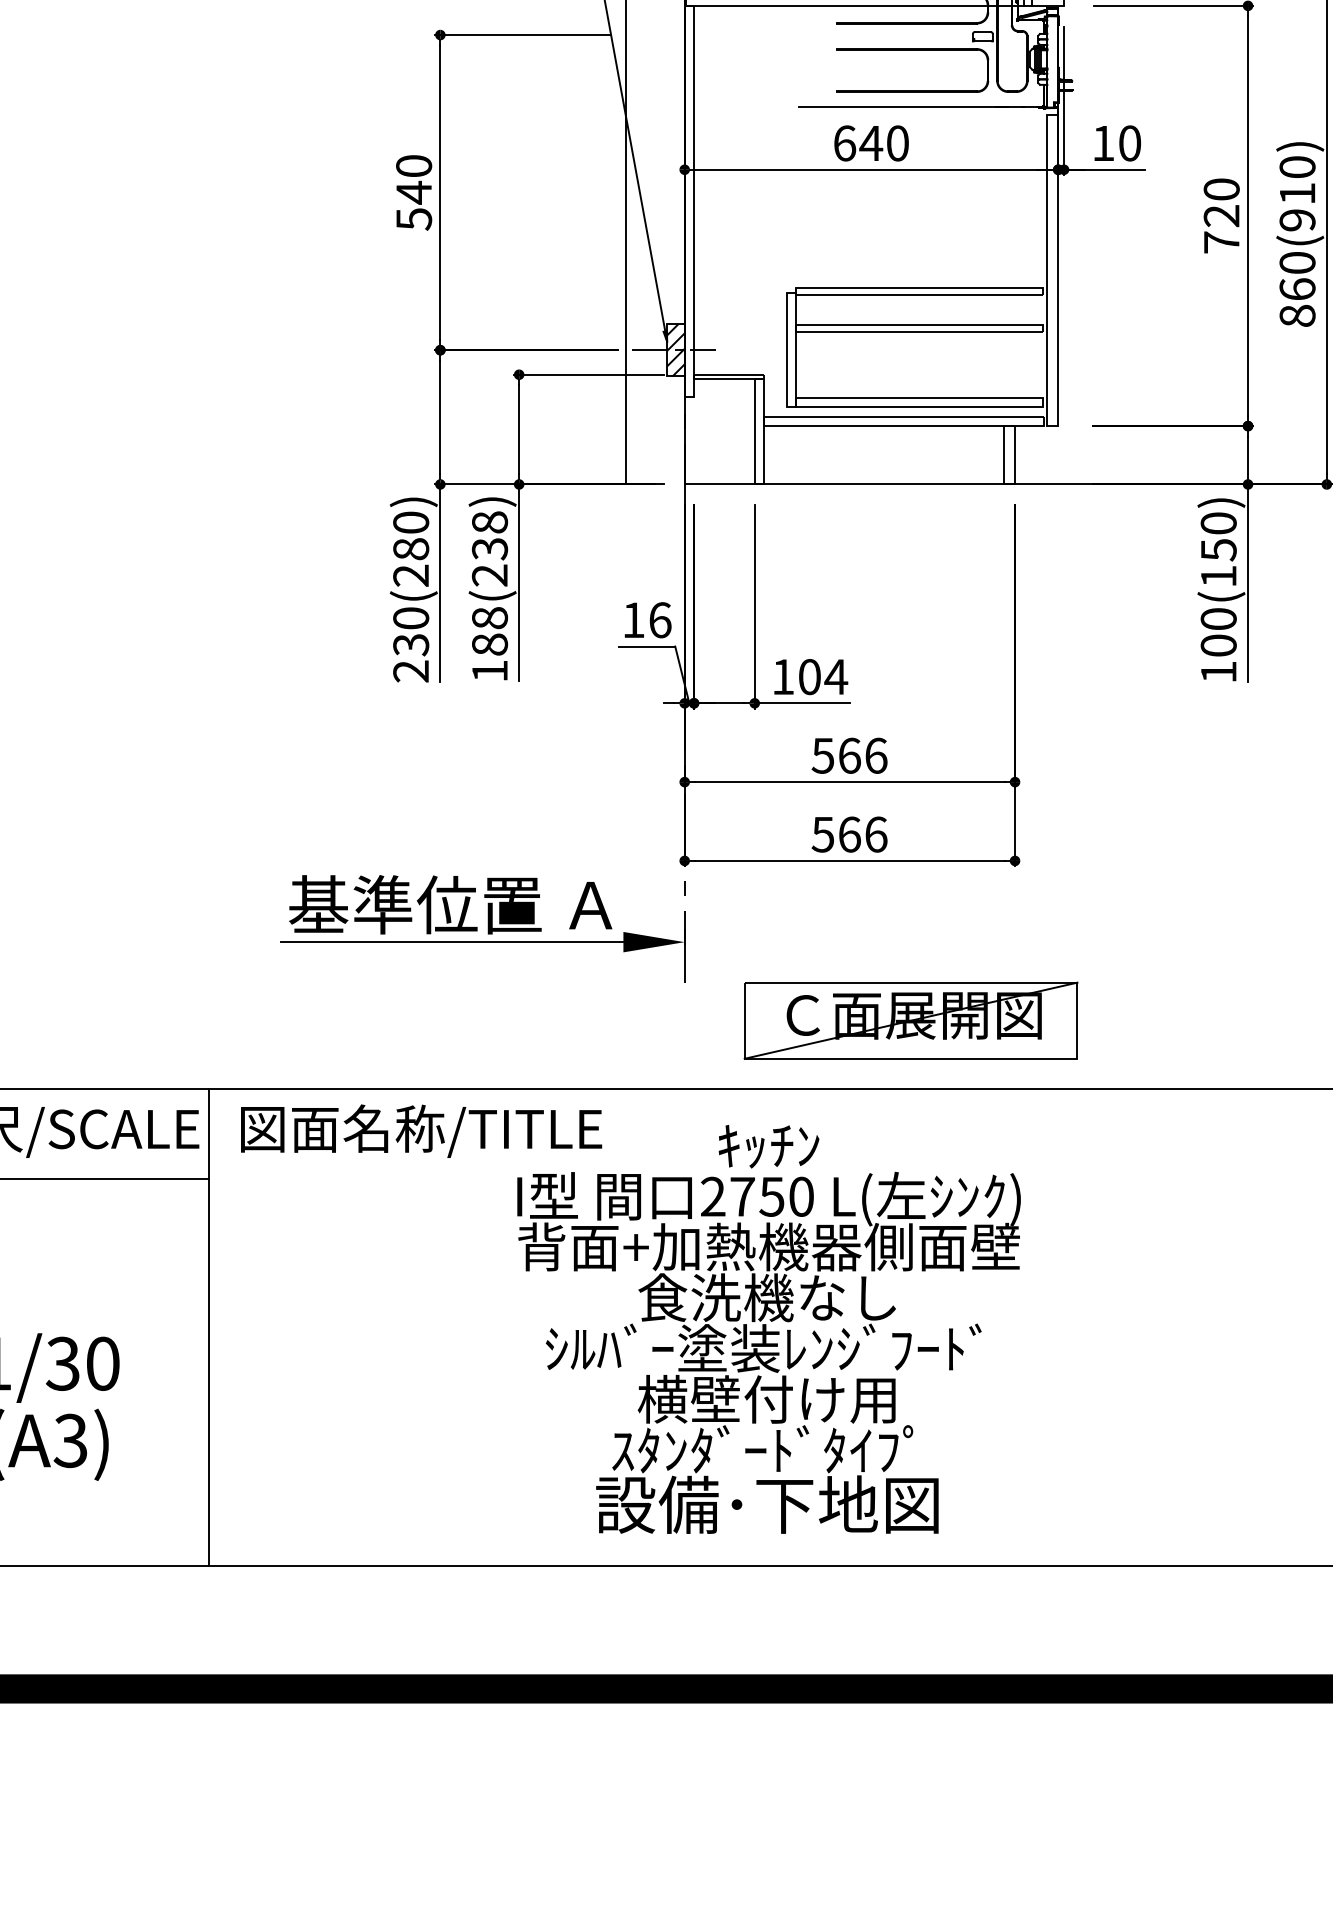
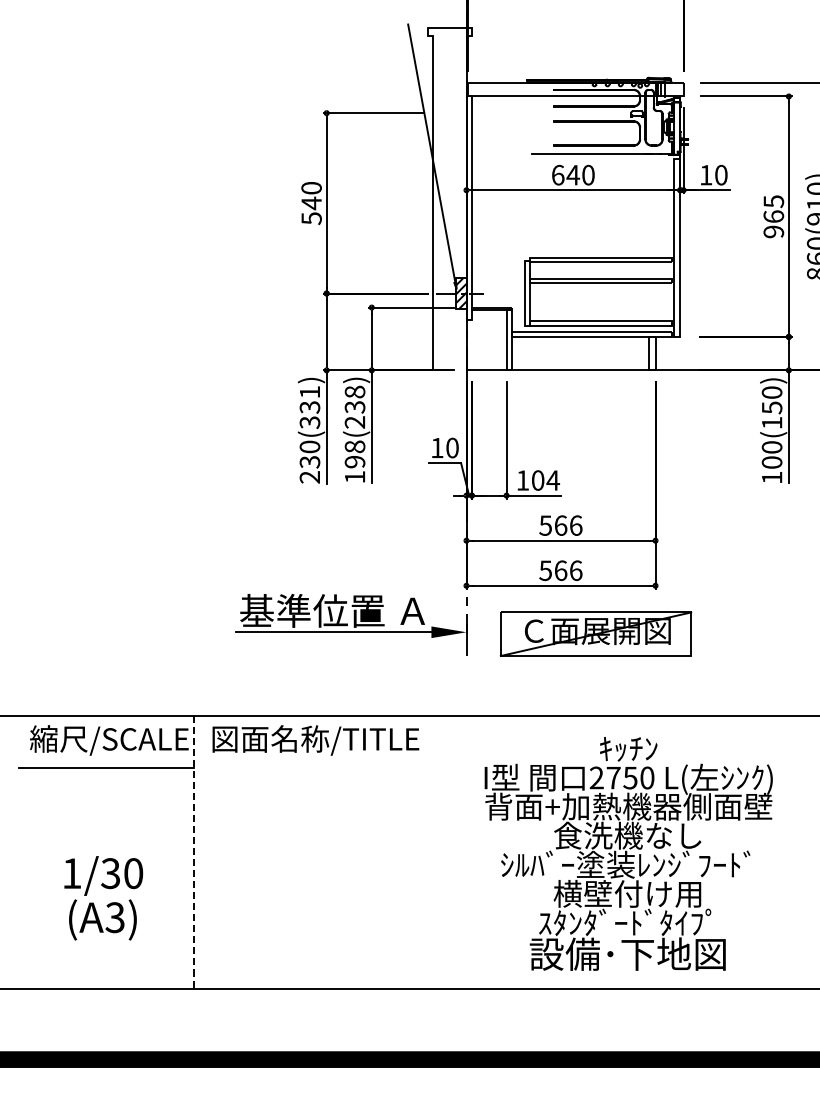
text: (1221, 215) -> (773, 216), 720 -> 965
text: (410, 549) -> (309, 407), 230(280) -> 230(331)
text: (660, 619) -> (452, 447), 16 -> 10
text: (488, 643) -> (354, 461), 188(238) -> 198(238)
part: (910, 1019) -> (595, 633), moved
line: (209, 1328) -> (194, 853), solid -> dashed
text: (768, 1328) -> (628, 853), moved

